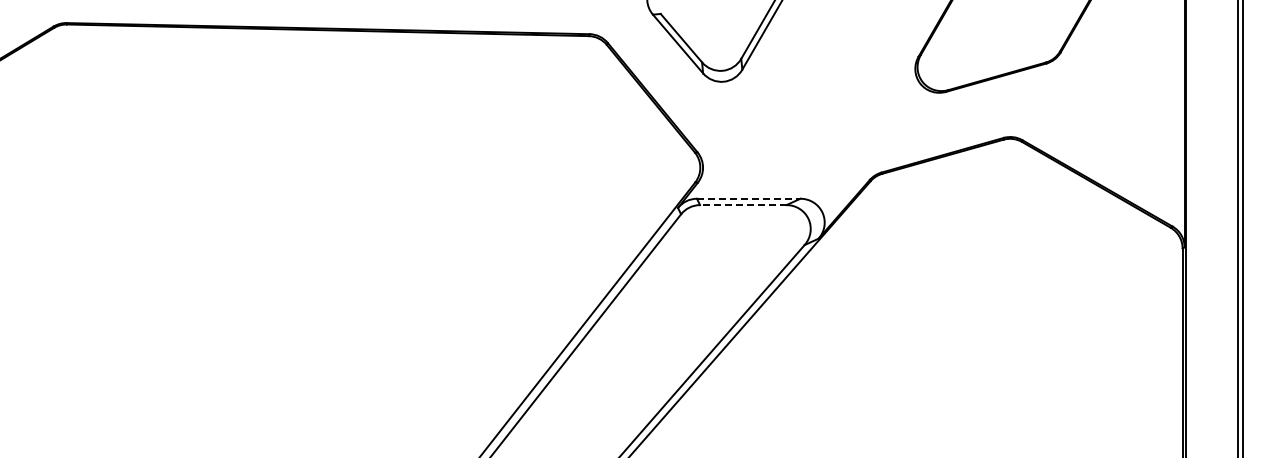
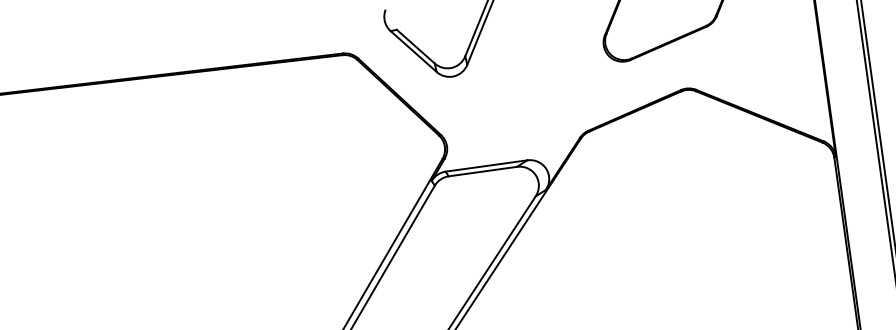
line: (748, 198) -> (486, 165), dashed -> solid
line: (742, 205) -> (482, 171), dashed -> solid

